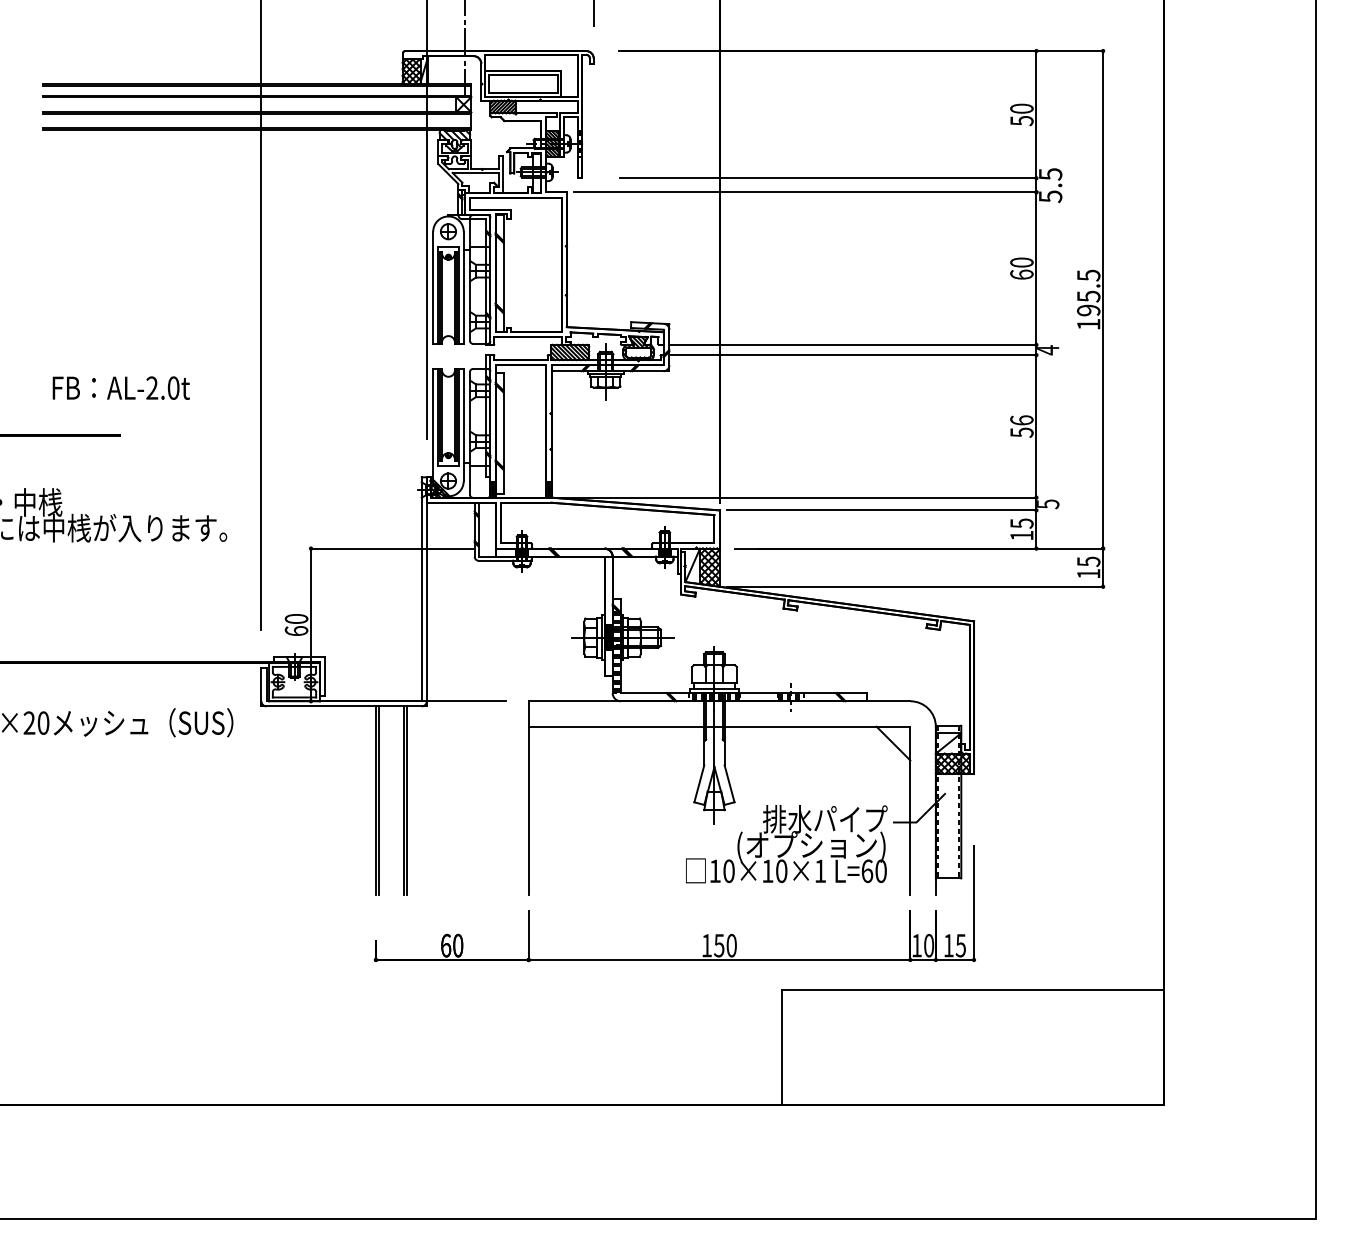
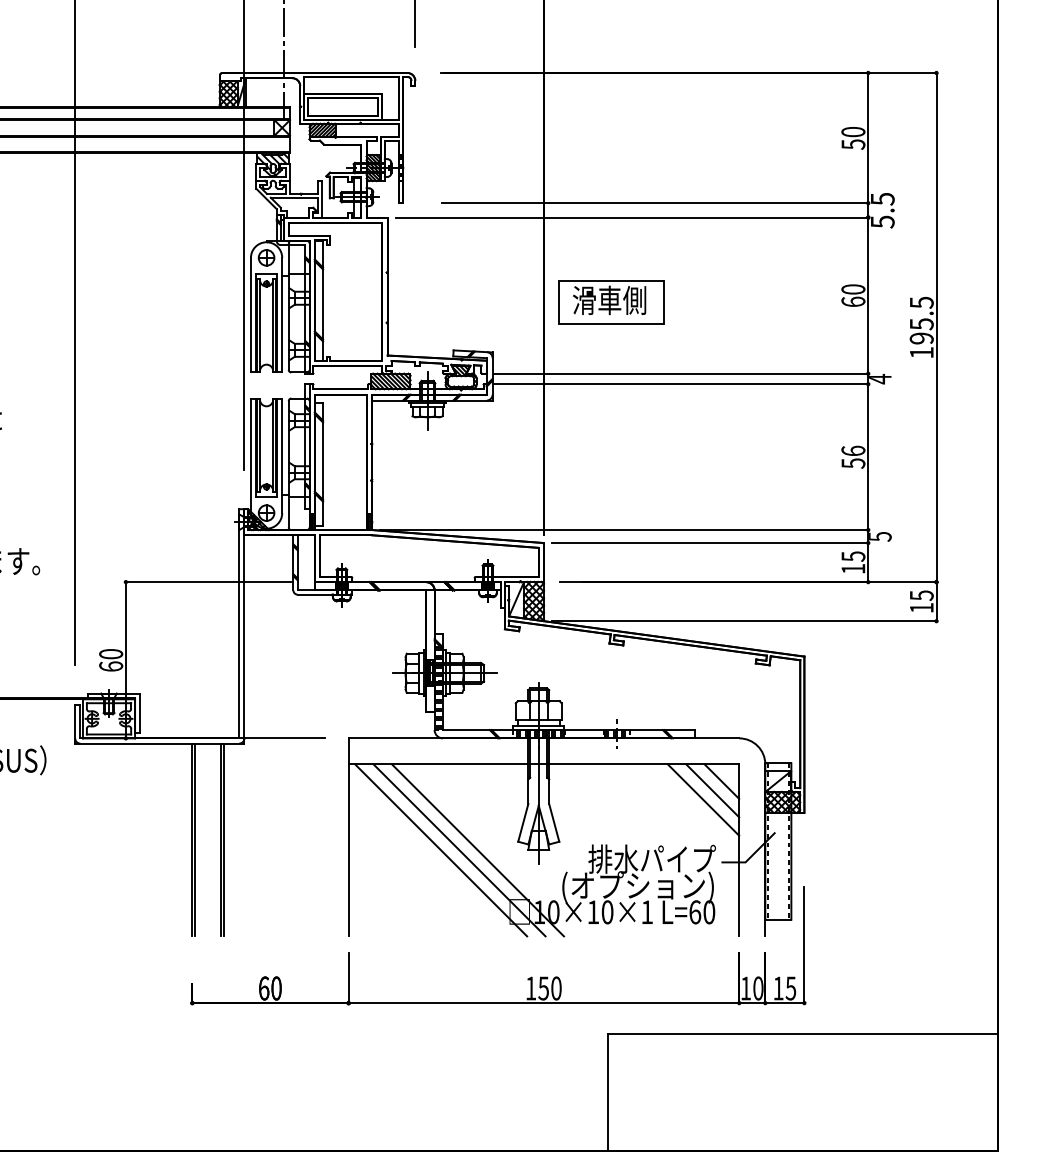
part: (785, 274) -> (611, 301), added
line: (884, 752) -> (712, 790), added
line: (875, 761) -> (703, 800), added
line: (619, 810) -> (441, 850), added
line: (637, 810) -> (460, 850), added
line: (655, 810) -> (478, 850), added

